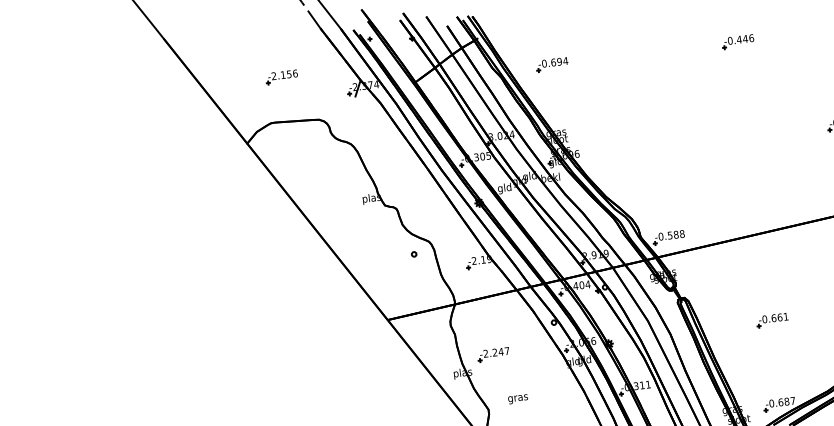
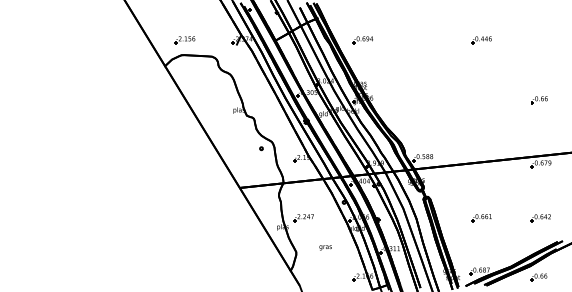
part: (281, 77) -> (184, 40), moved
text: (517, 398) -> (325, 247), moved

